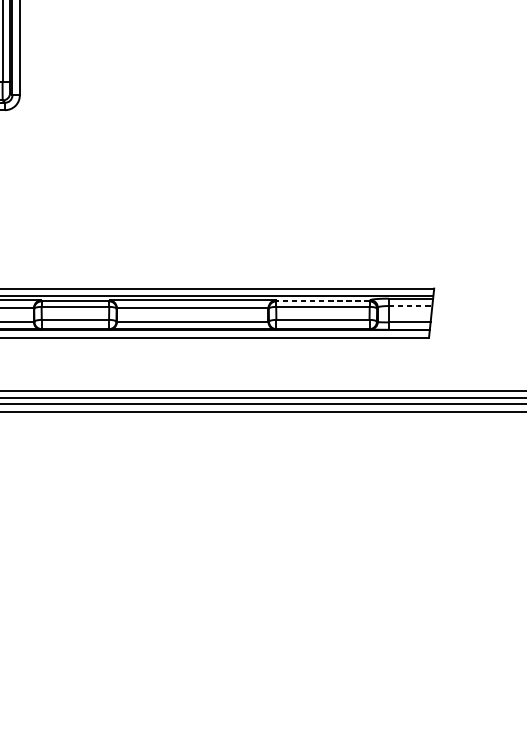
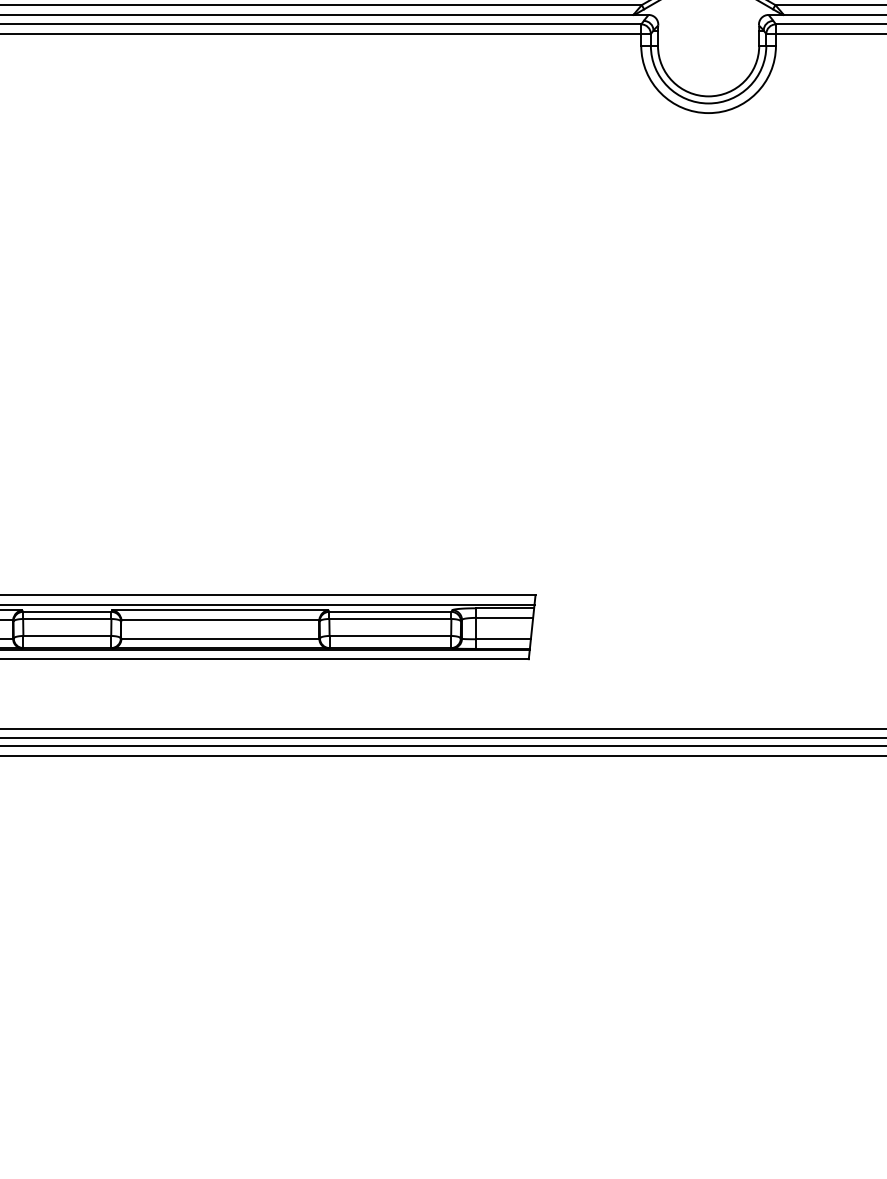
line: (322, 301) -> (389, 611), dashed -> solid
line: (411, 305) -> (505, 617), dashed -> solid

